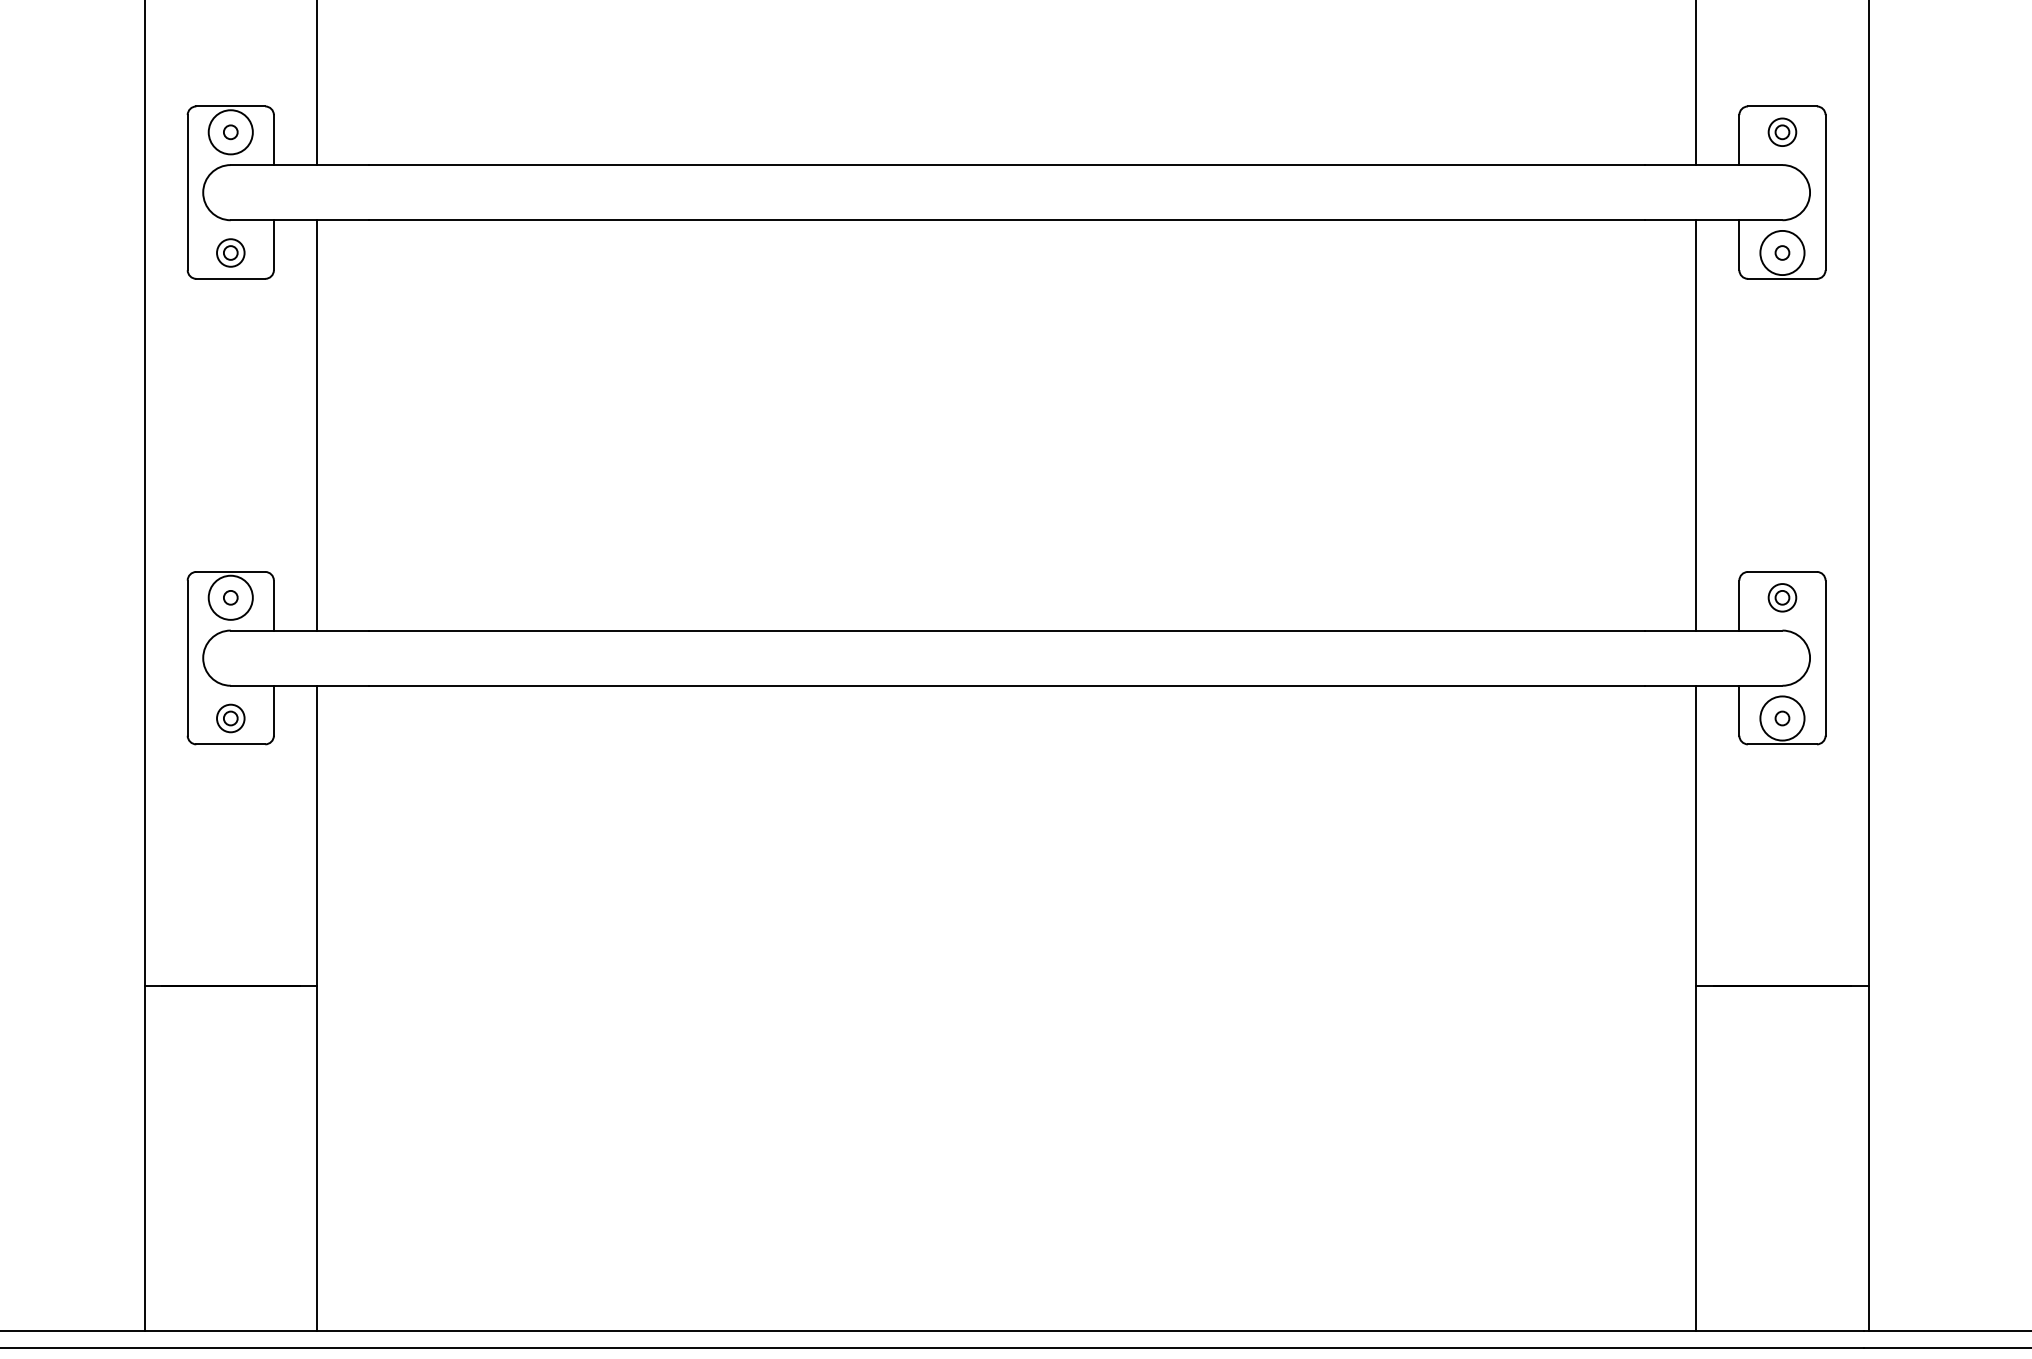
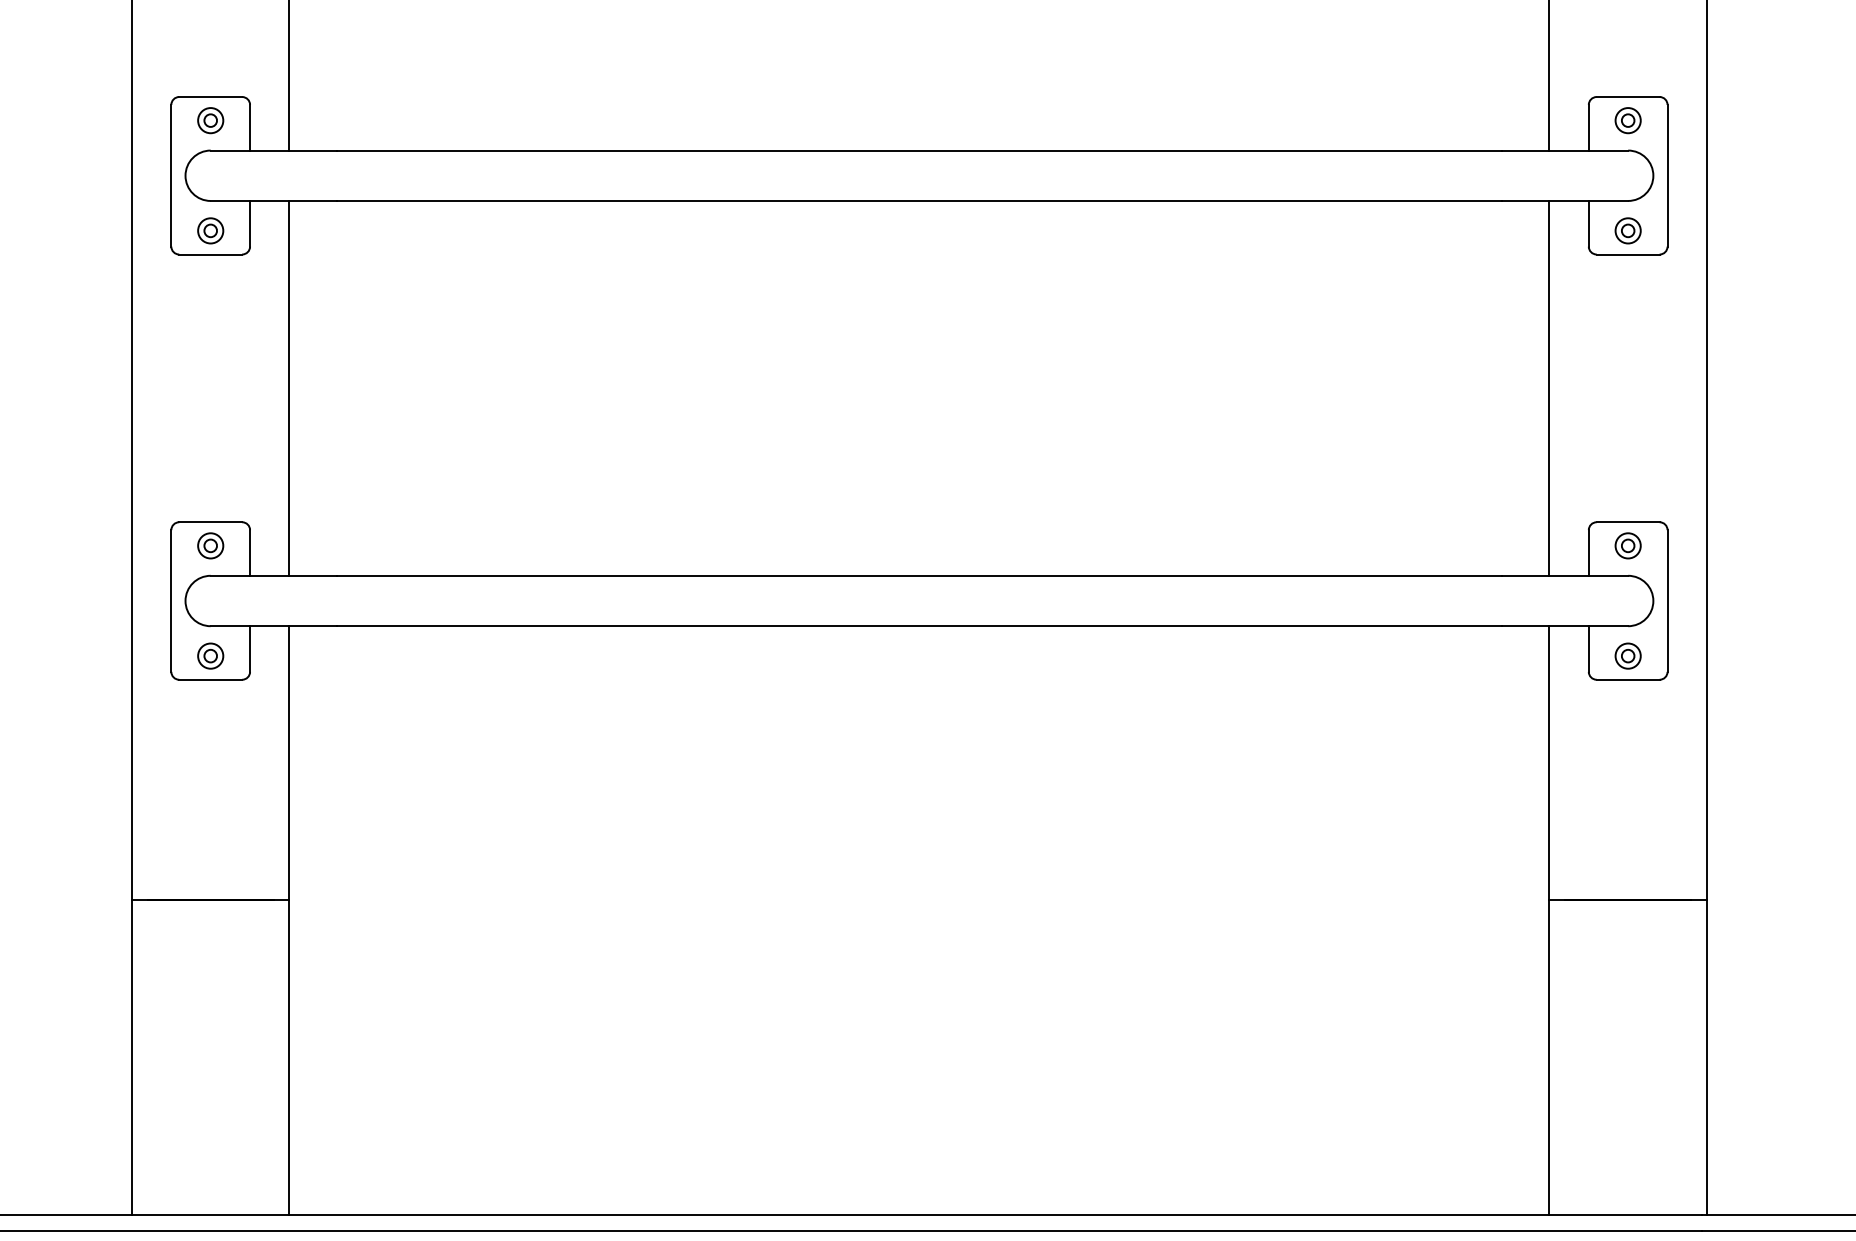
circle: (230, 132) -> (210, 120), size x0.62
circle: (1782, 252) -> (1628, 230), size x0.62
circle: (230, 597) -> (210, 545), size x0.62
circle: (1782, 718) -> (1628, 656), size x0.62

